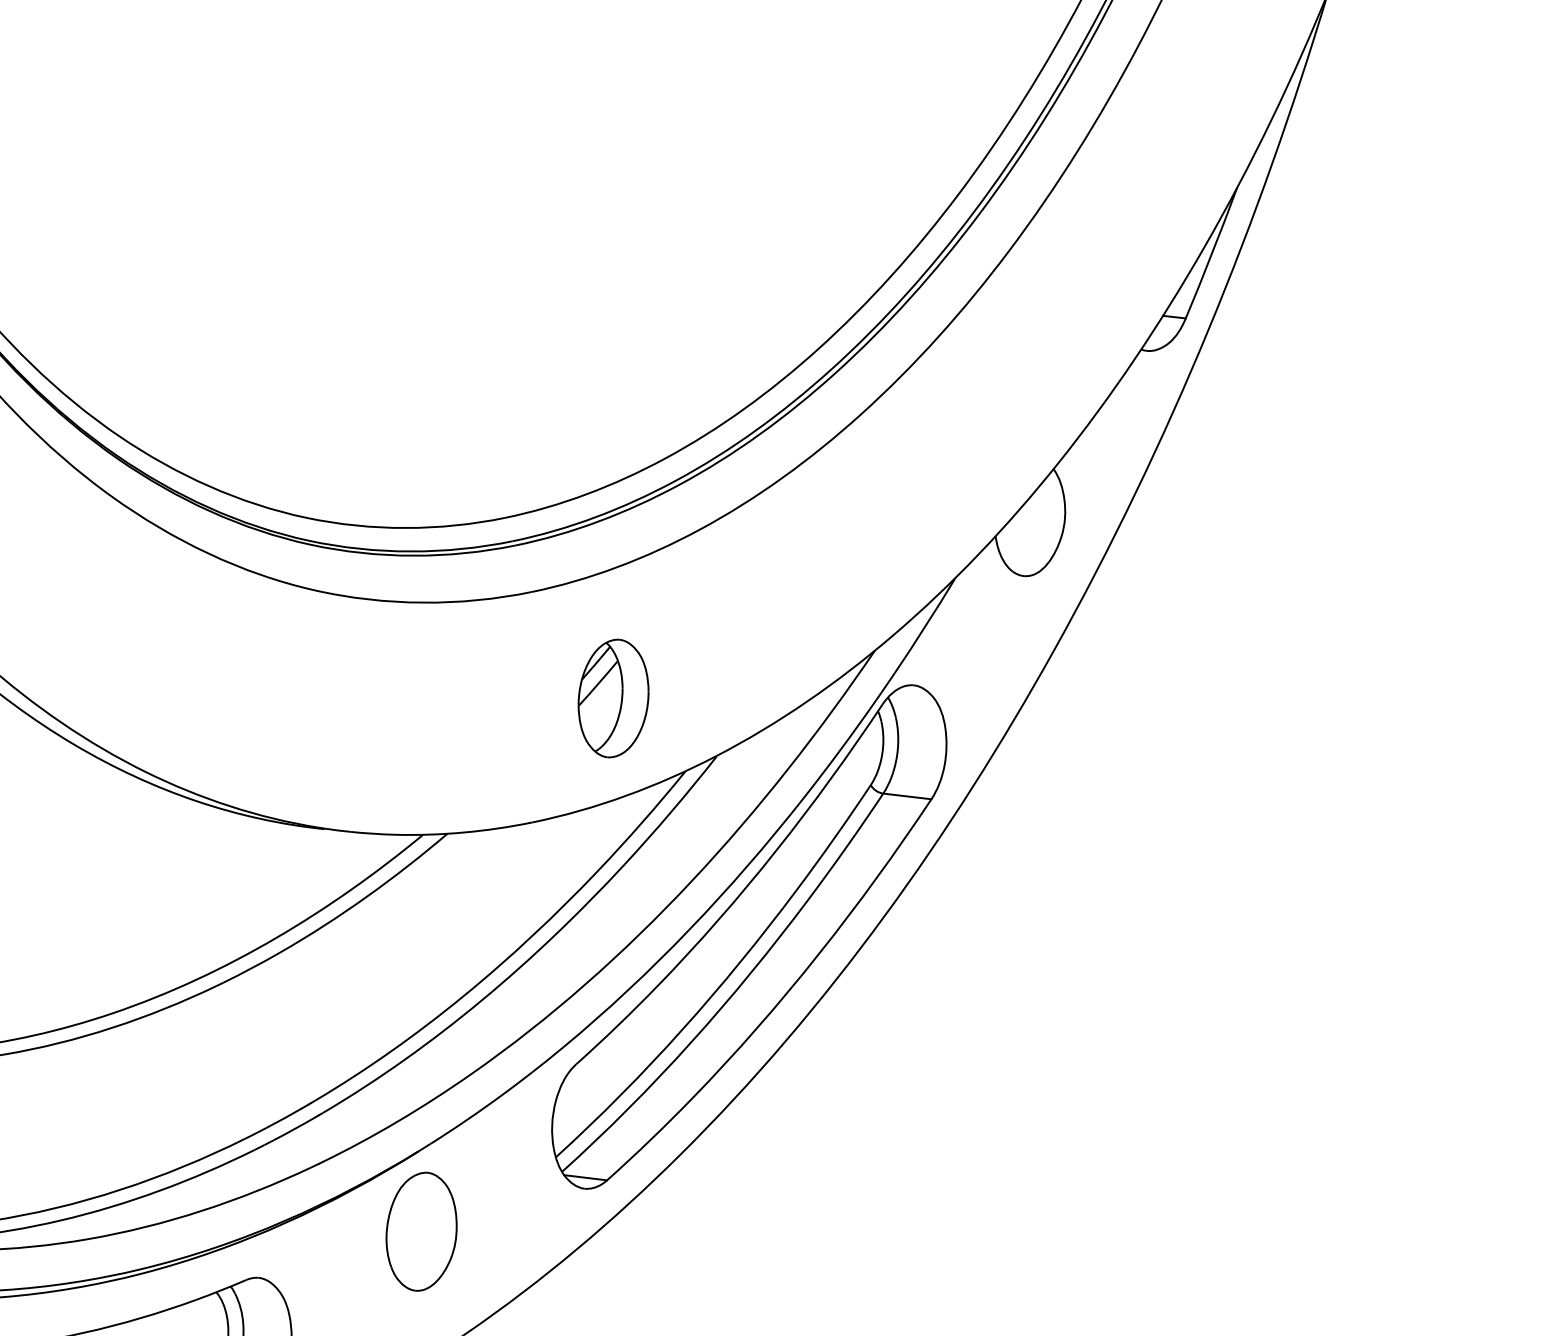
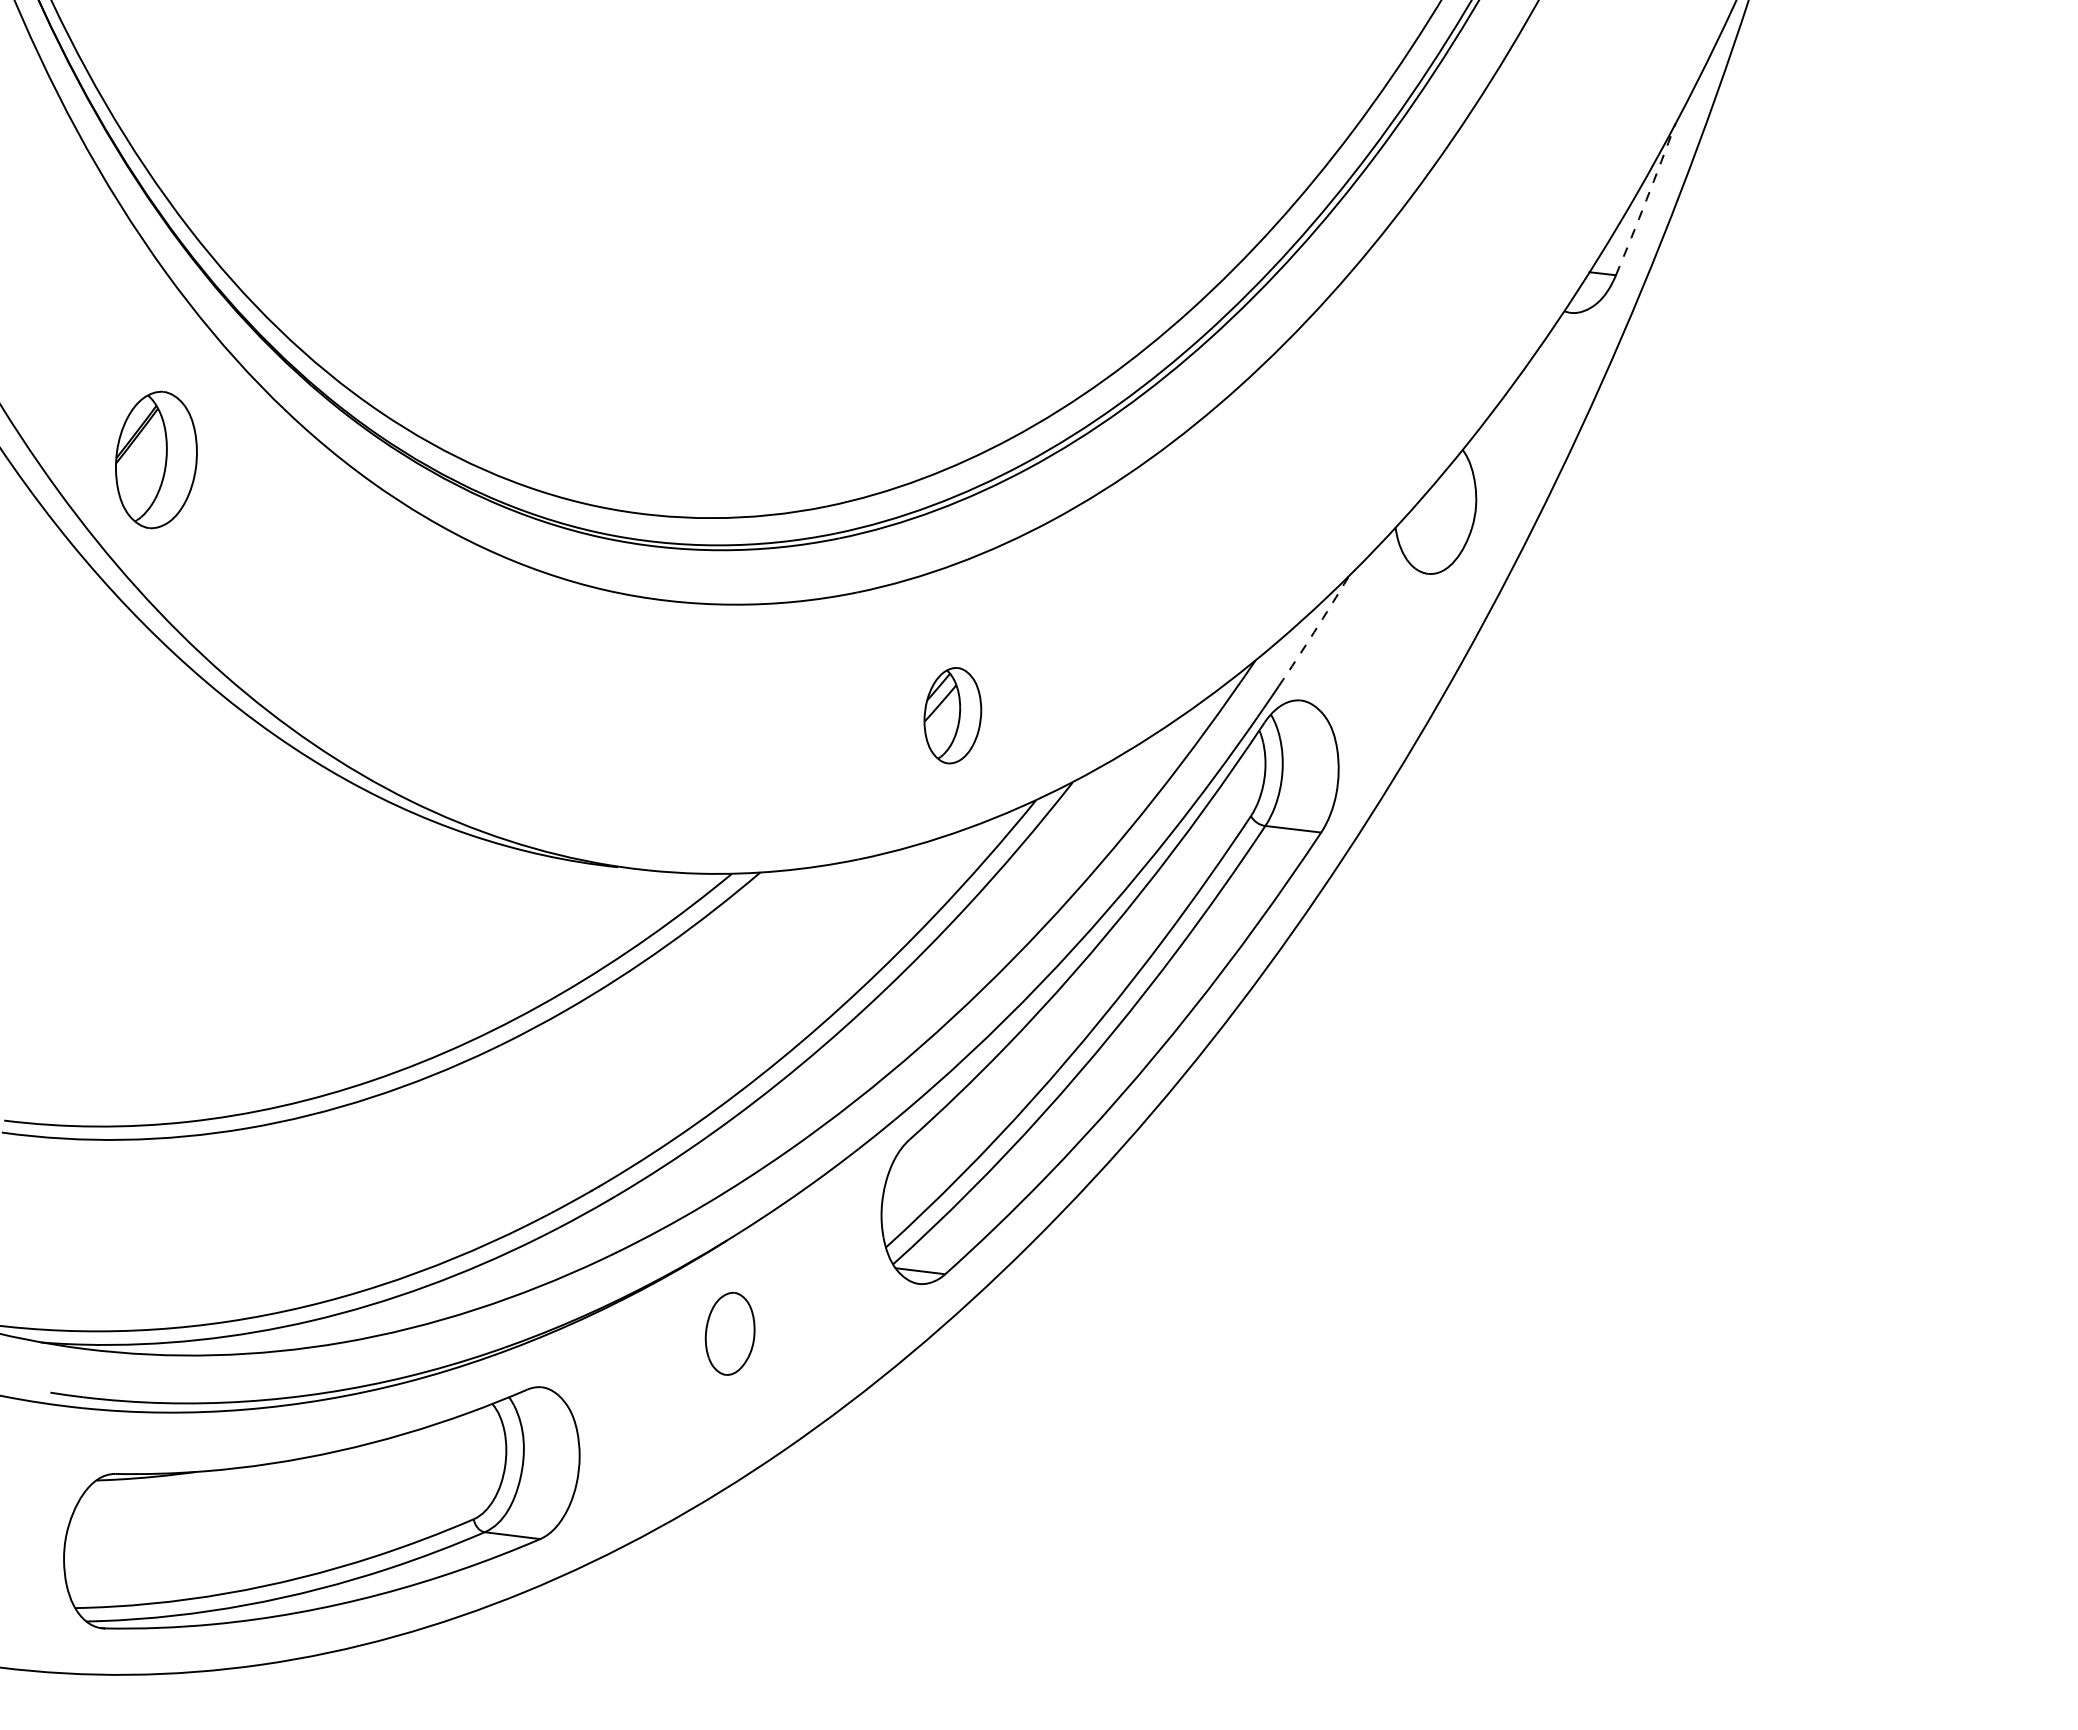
arc: (1212, 253) -> (1646, 199), solid -> dashed
arc: (925, 626) -> (1314, 632), solid -> dashed
part: (613, 698) -> (952, 715), size x0.7
part: (420, 1231) -> (729, 1333), size x0.6

